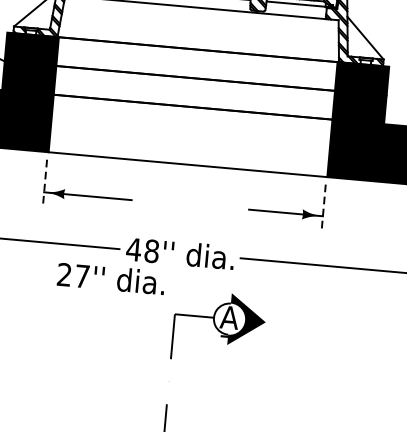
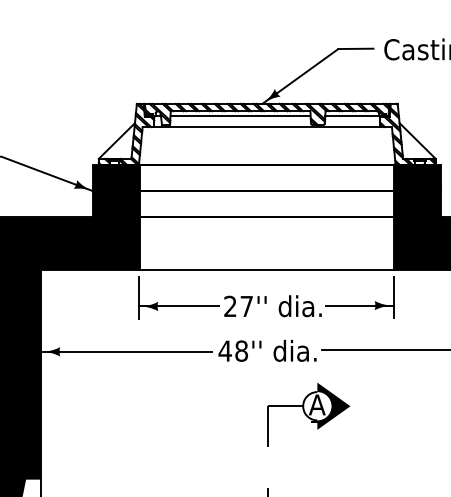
line: (45, 182) -> (139, 297), dashed -> solid
line: (323, 207) -> (393, 297), dashed -> solid
text: (110, 278) -> (272, 306), moved

